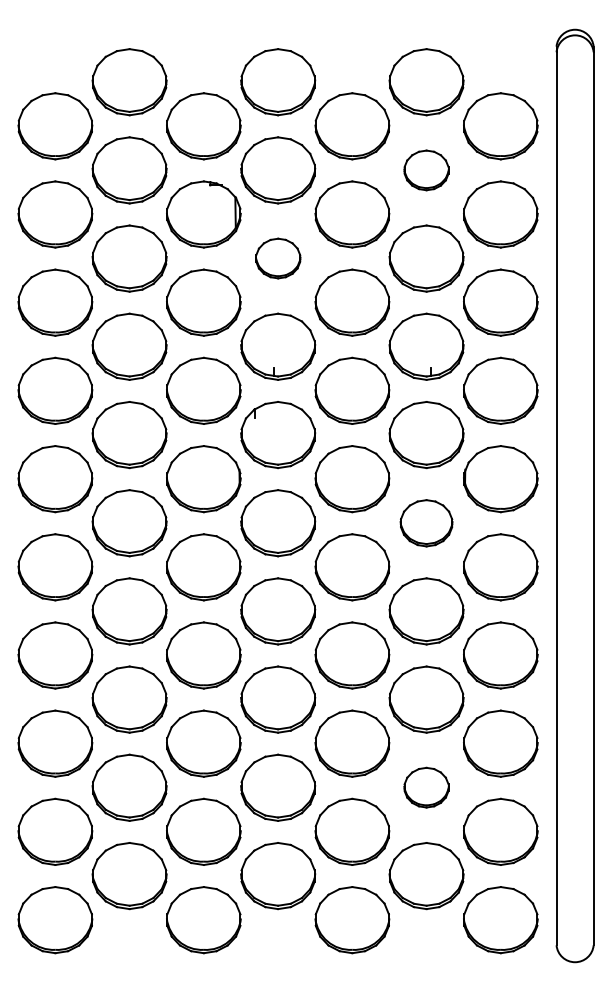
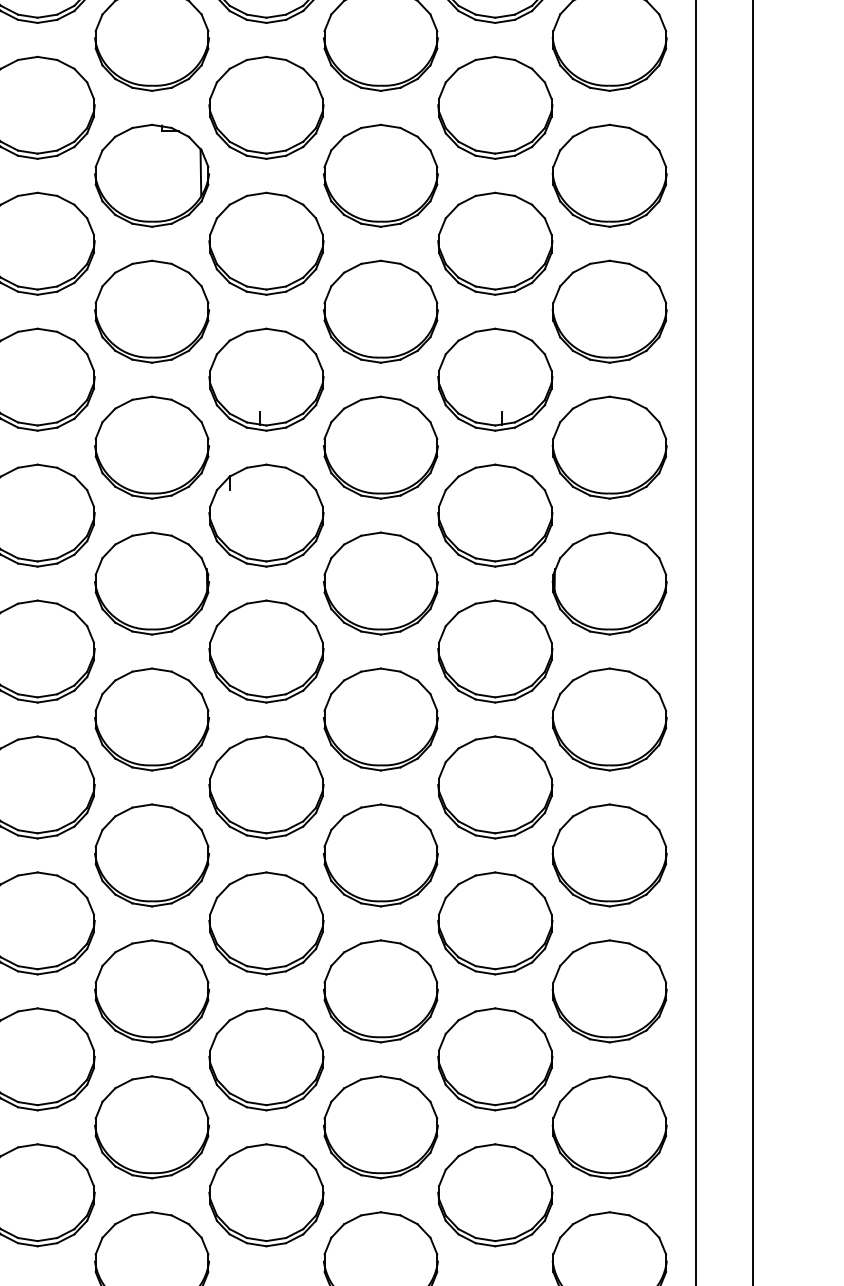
part: (426, 170) -> (495, 108), size x1.67
part: (278, 258) -> (267, 243), size x1.67
part: (426, 523) -> (495, 652), size x1.43
part: (426, 787) -> (495, 1058), size x1.67

